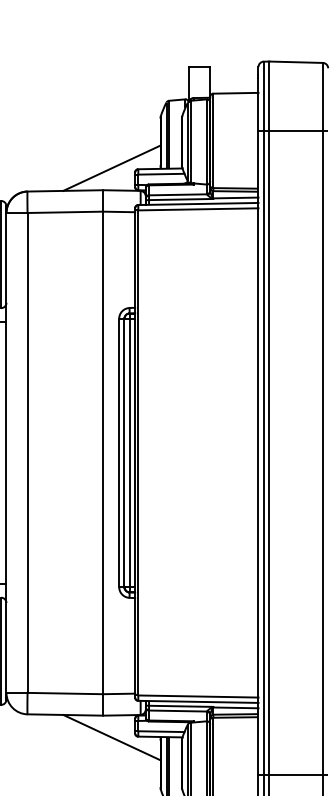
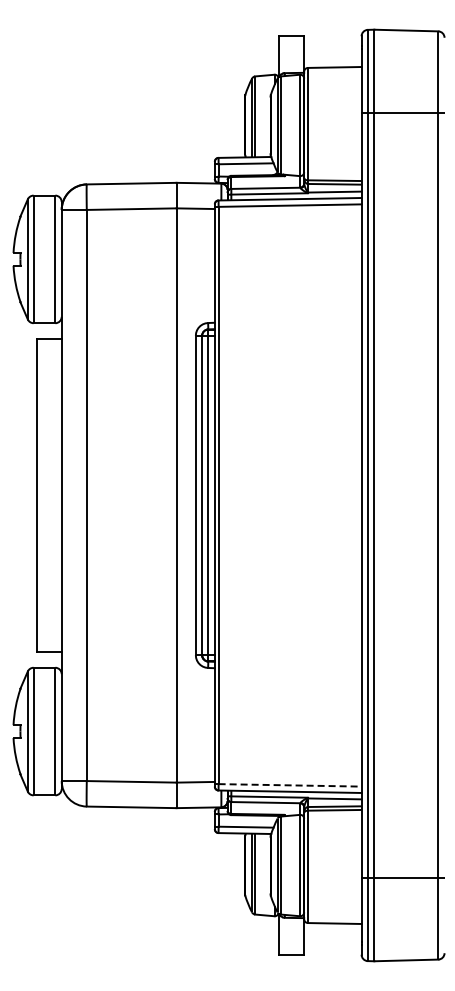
line: (112, 168) -> (187, 156), removed
line: (198, 696) -> (290, 785), solid -> dashed
line: (112, 737) -> (187, 834), removed

